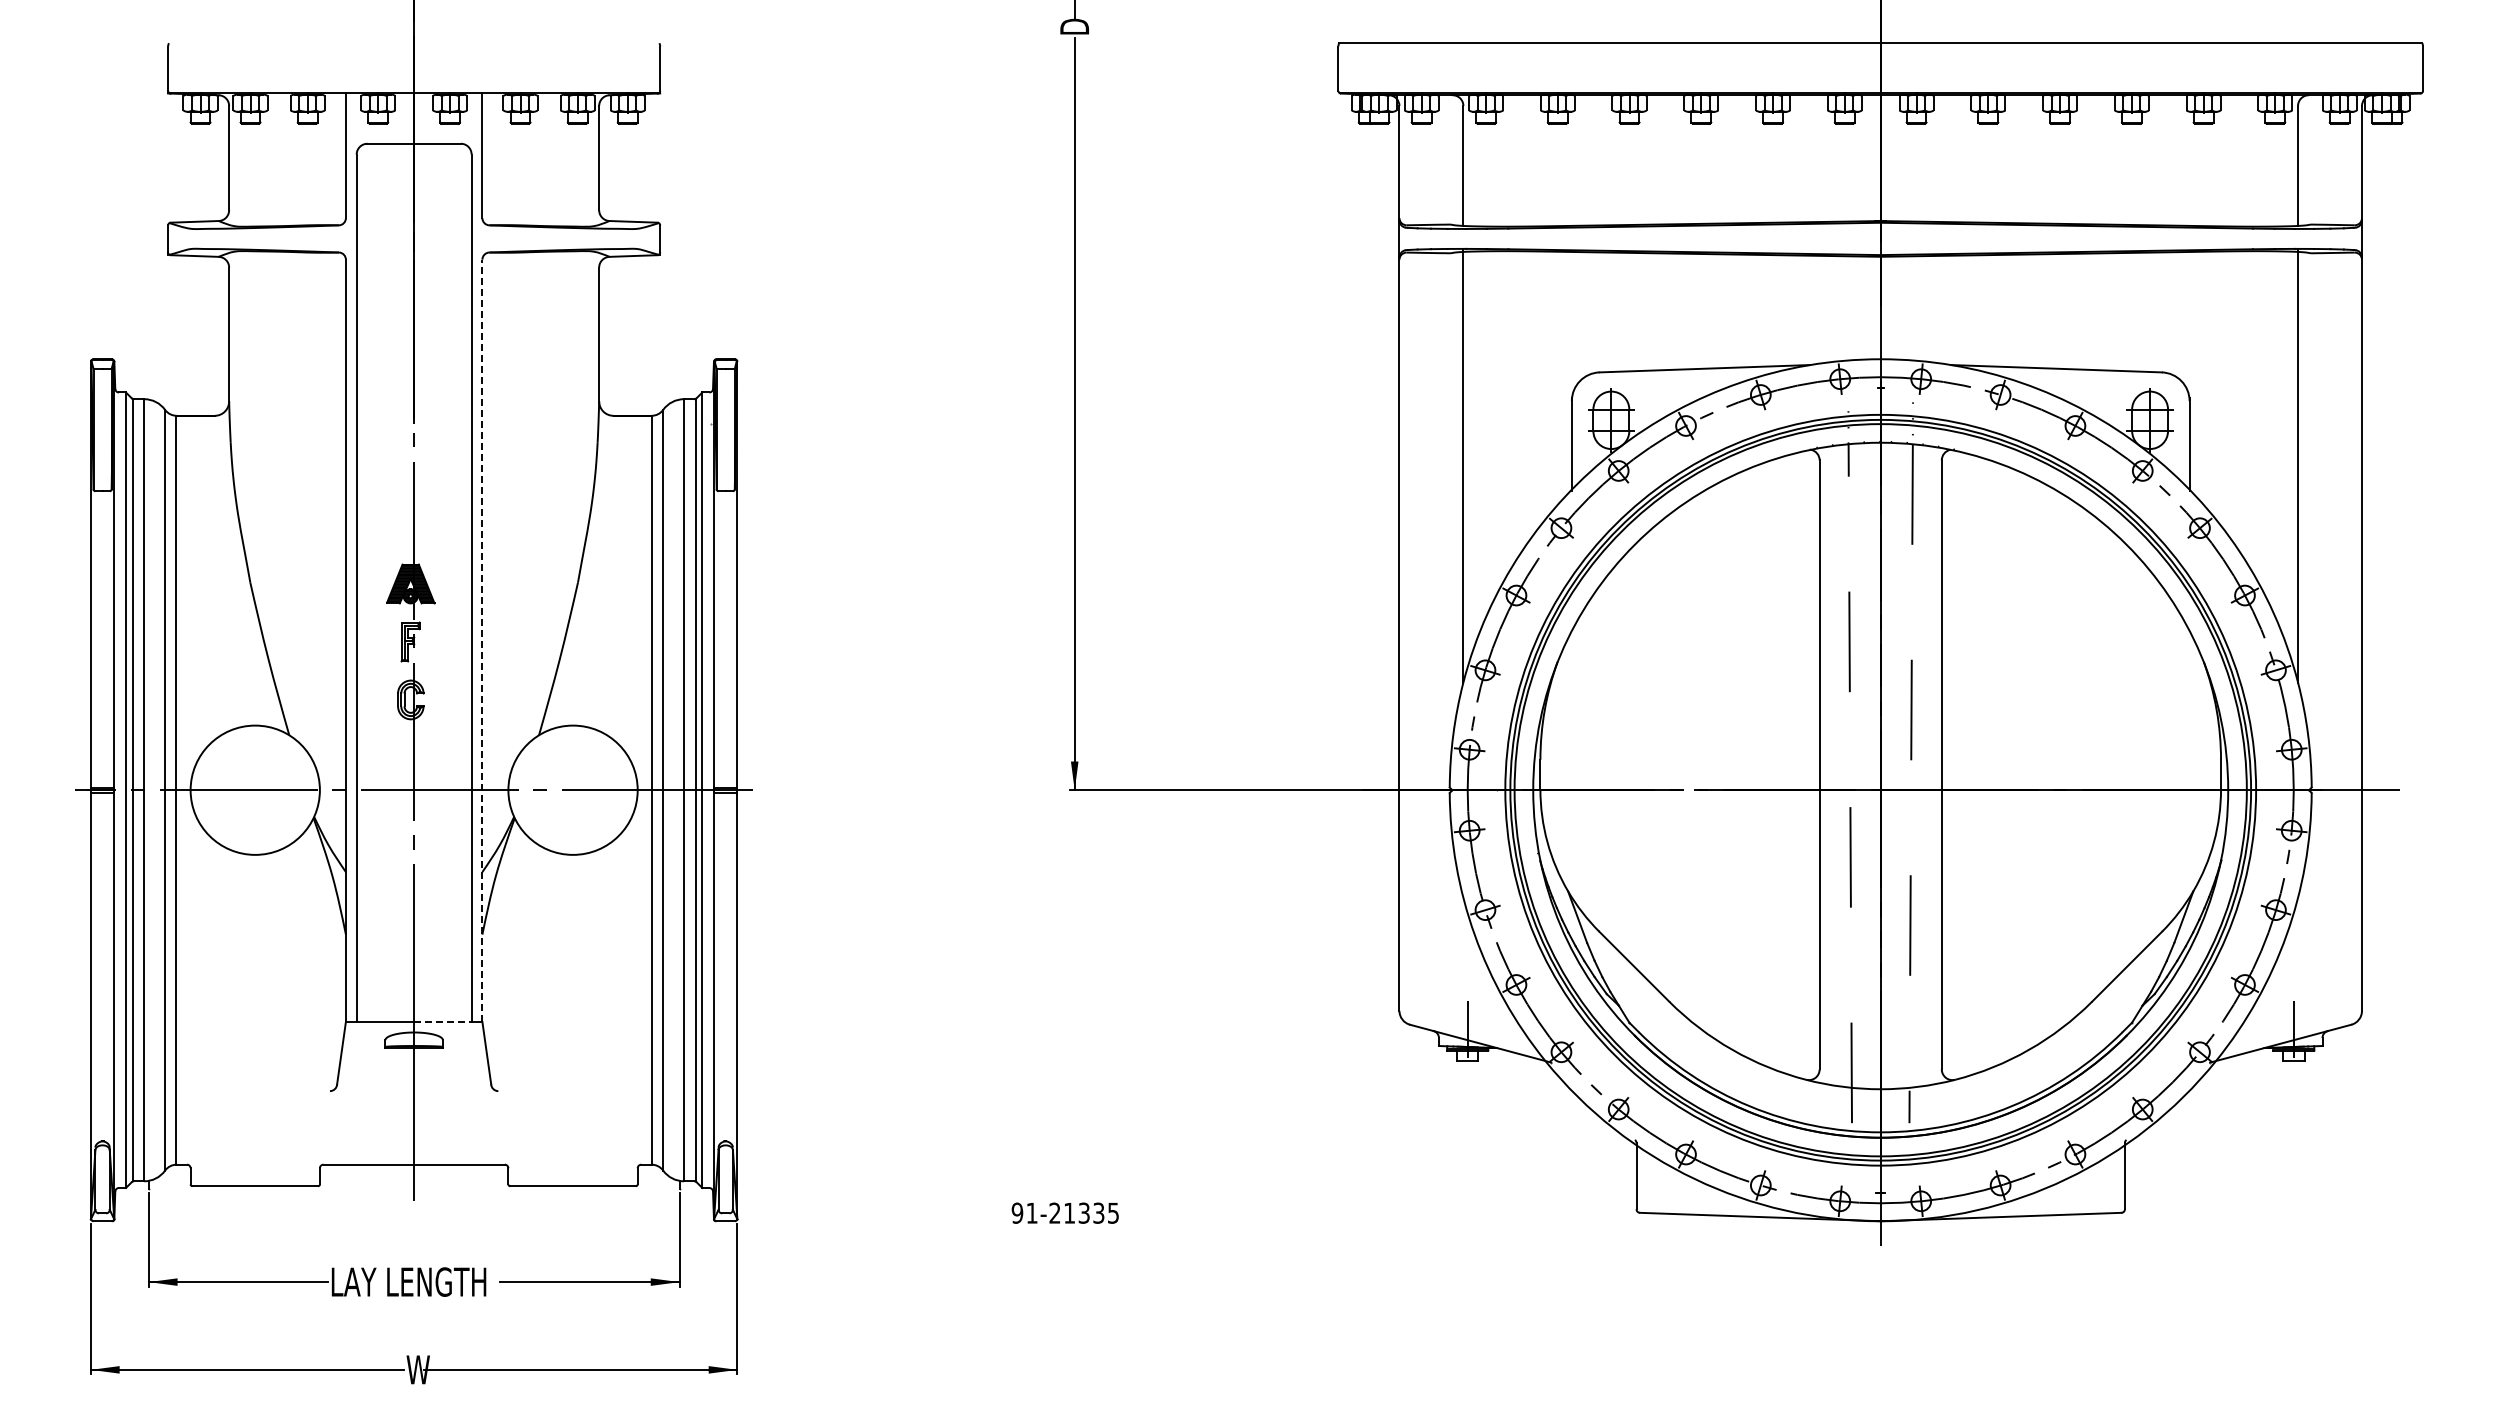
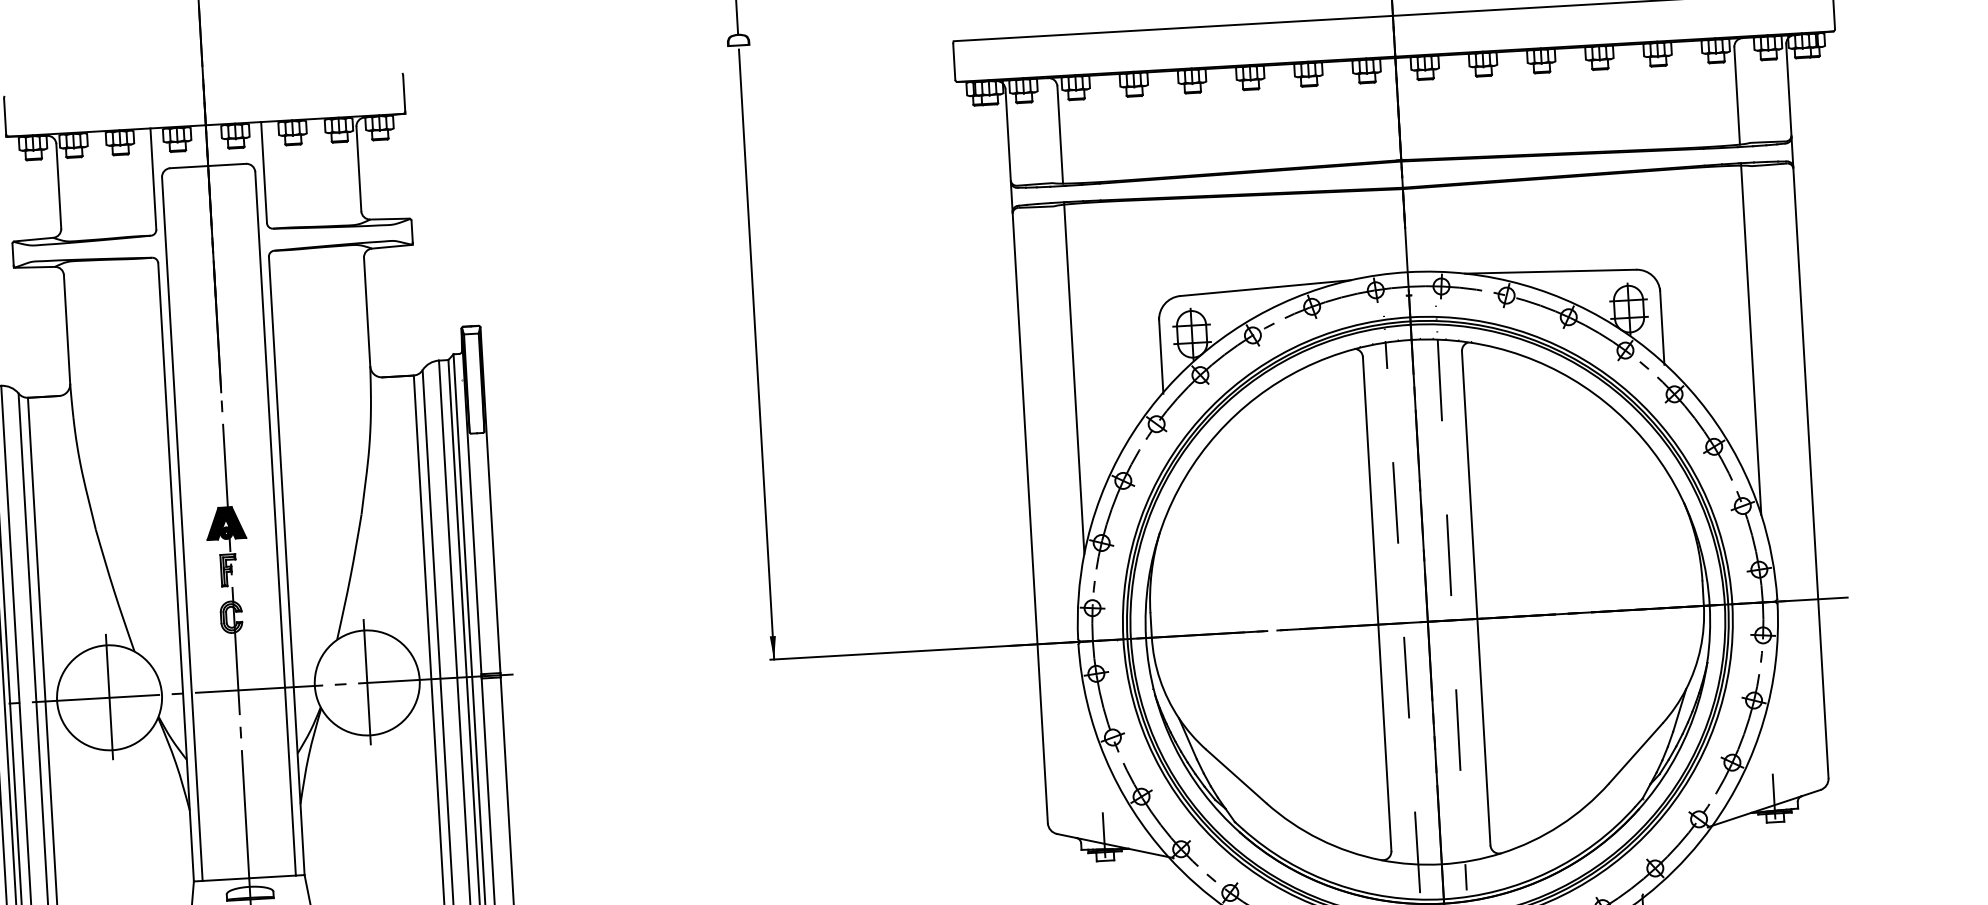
line: (482, 640) -> (286, 565), dashed -> solid
line: (255, 789) -> (109, 697), added
line: (573, 789) -> (367, 682), added
line: (442, 1021) -> (272, 876), dashed -> solid

